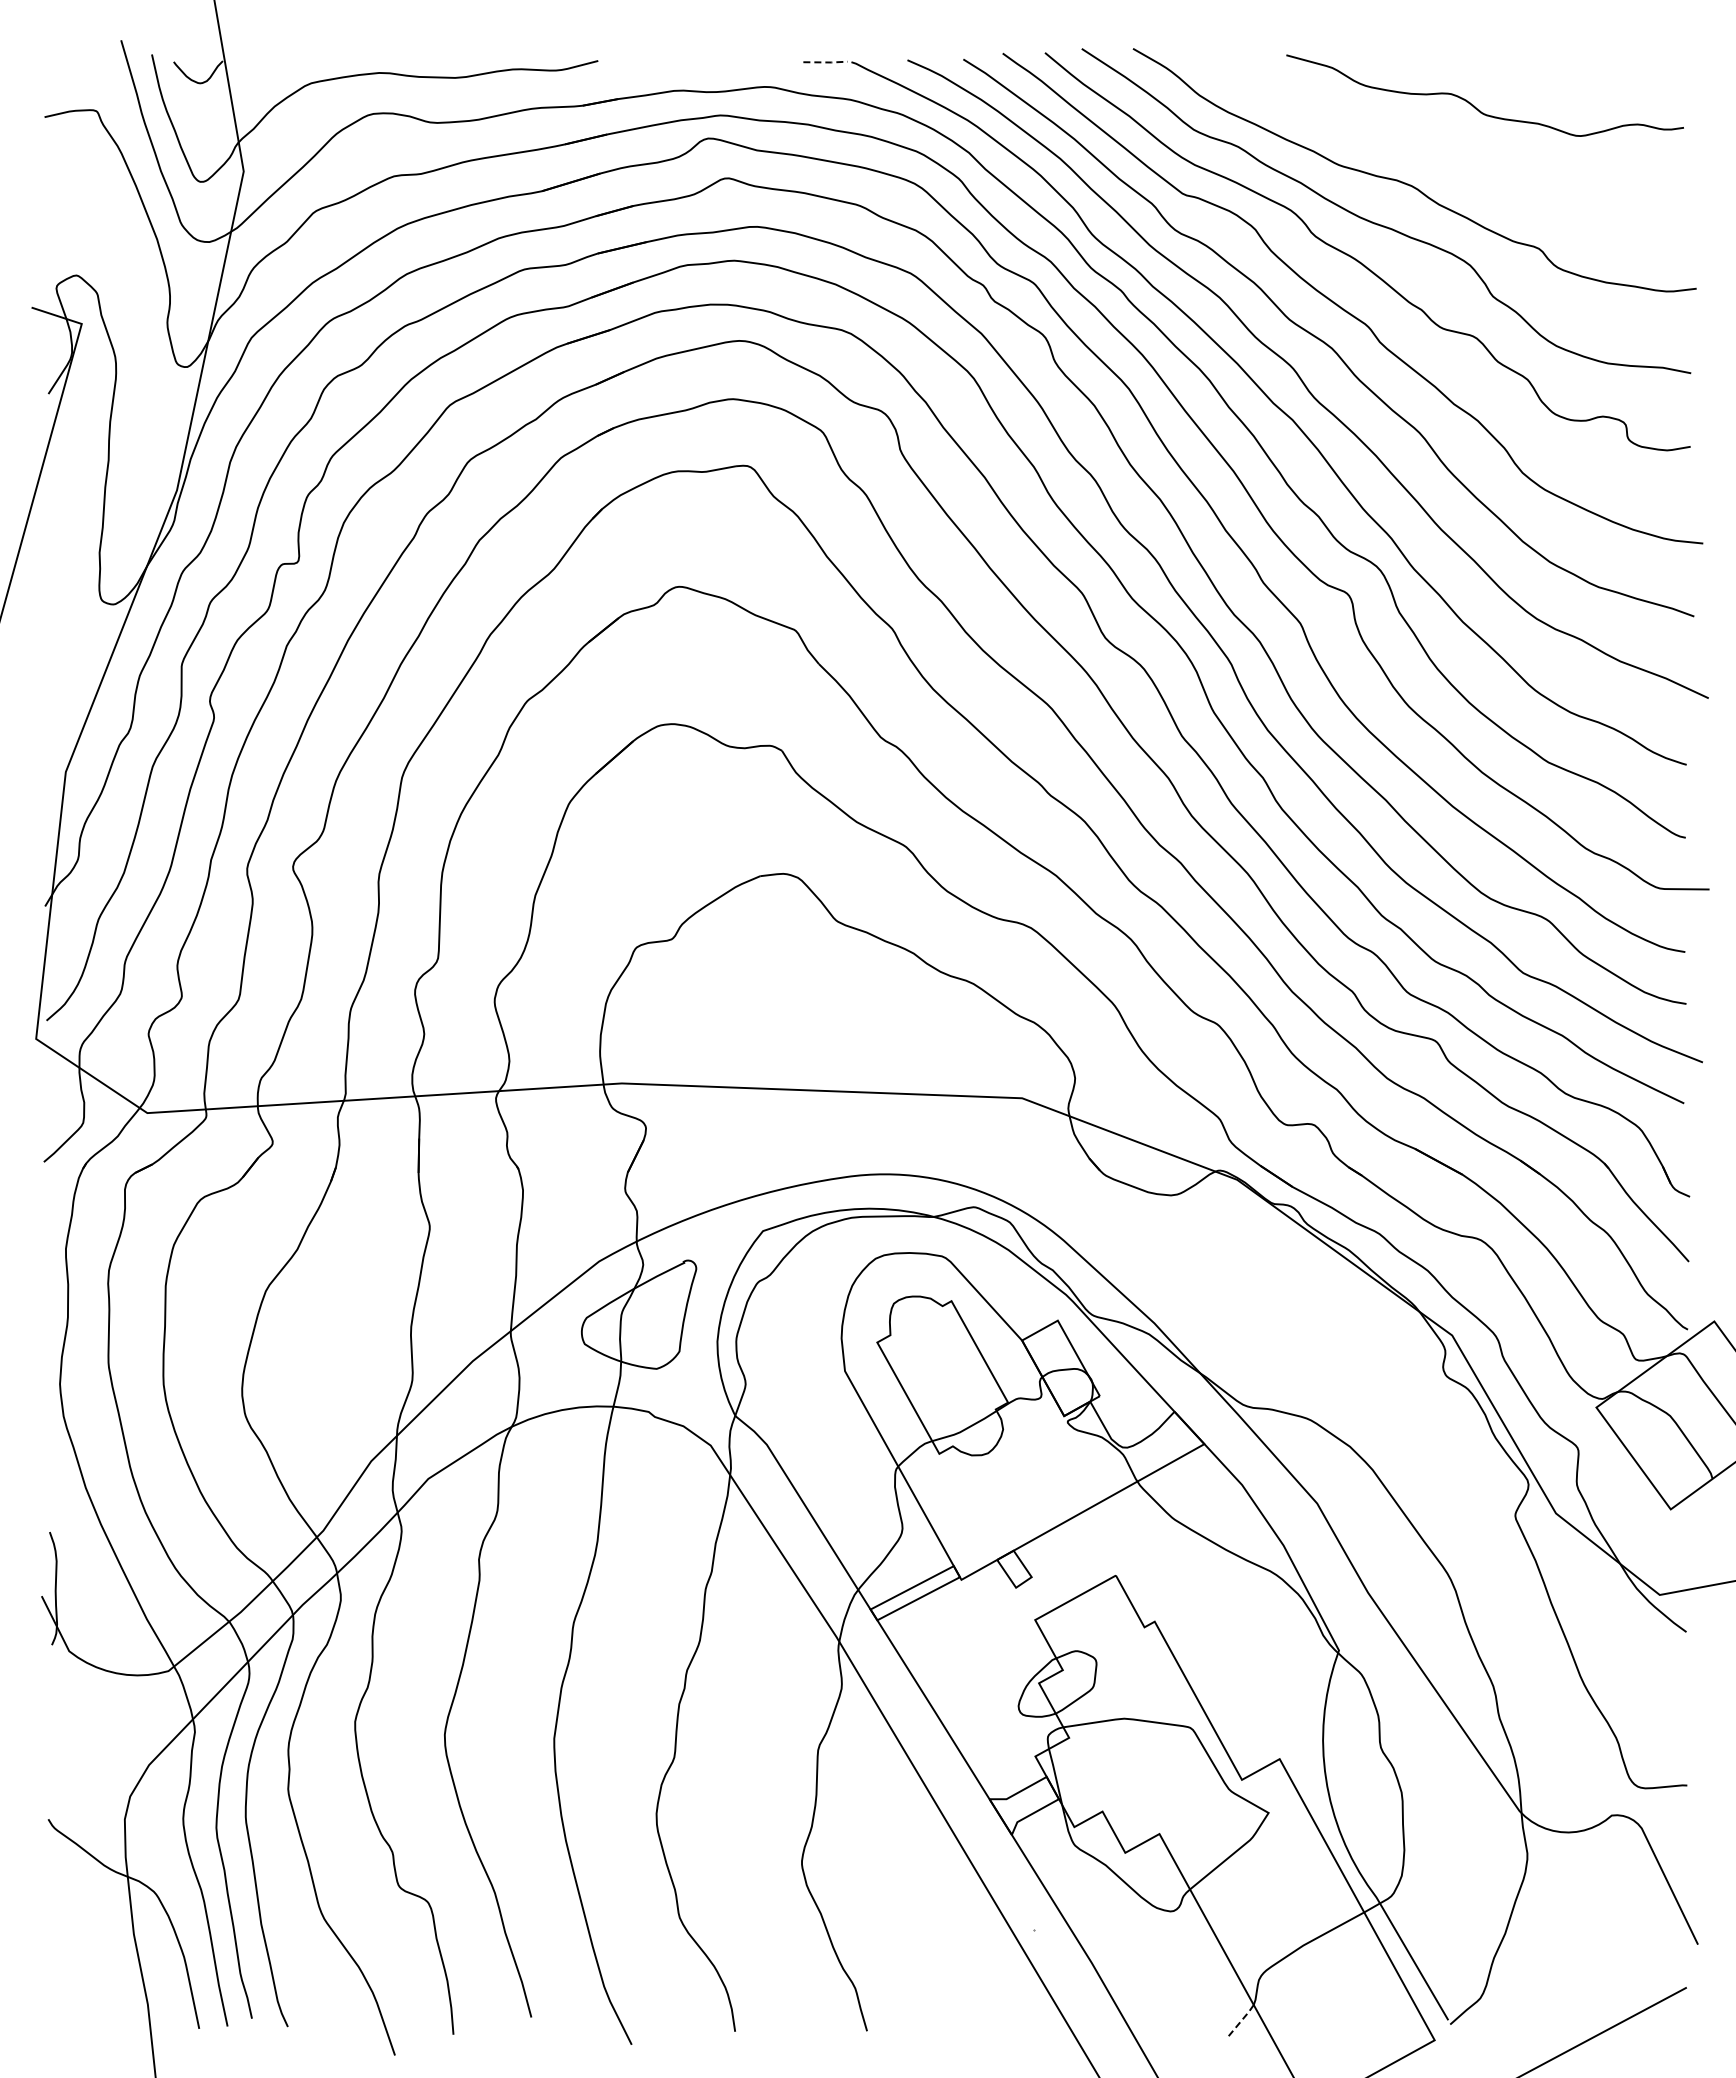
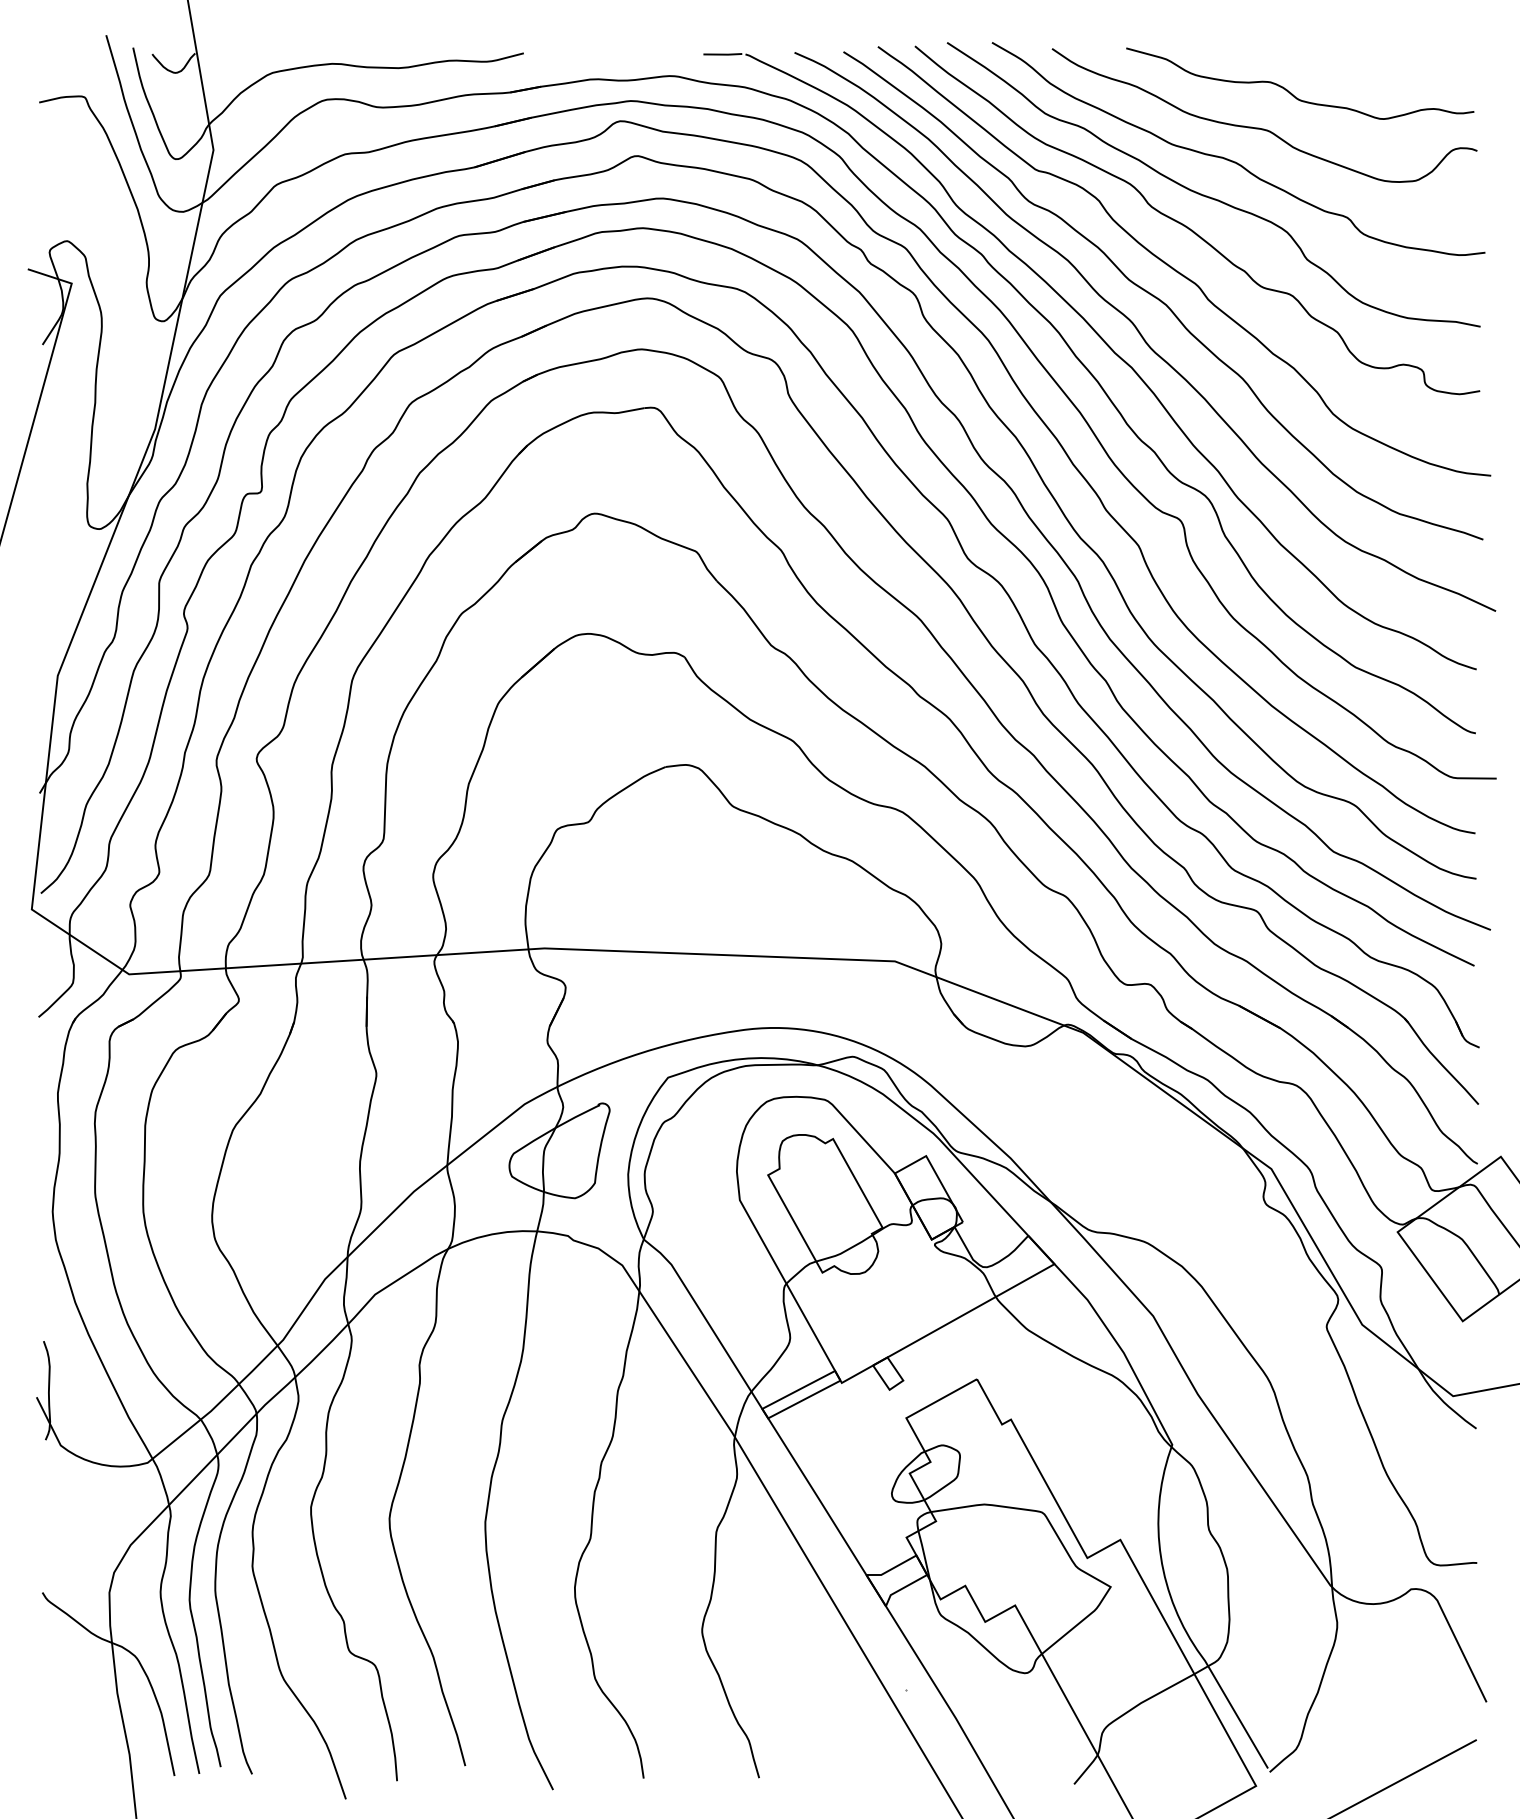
line: (826, 62) -> (723, 54), dashed -> solid
curve: (1441, 146) -> (1262, 128), added
line: (1240, 2021) -> (1086, 1769), dashed -> solid

